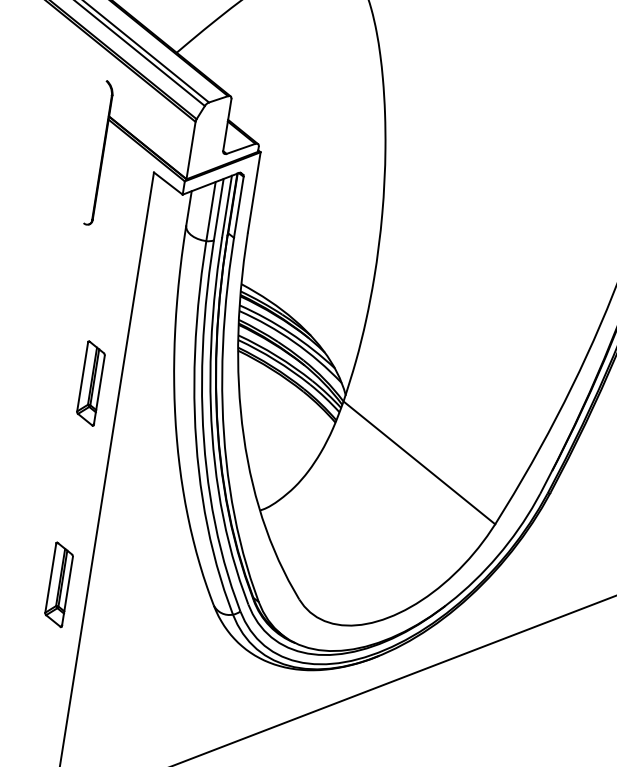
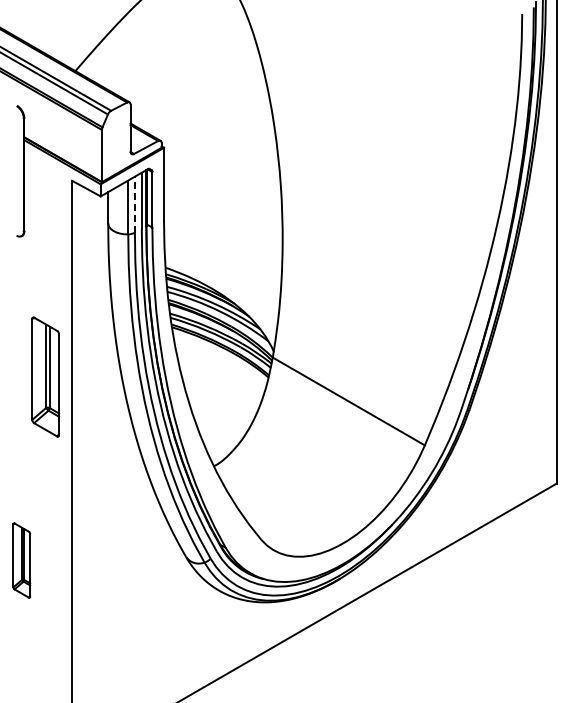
line: (218, 209) -> (134, 204), solid -> dashed
part: (90, 383) -> (45, 377), size x1.6
part: (58, 584) -> (21, 560), moved

